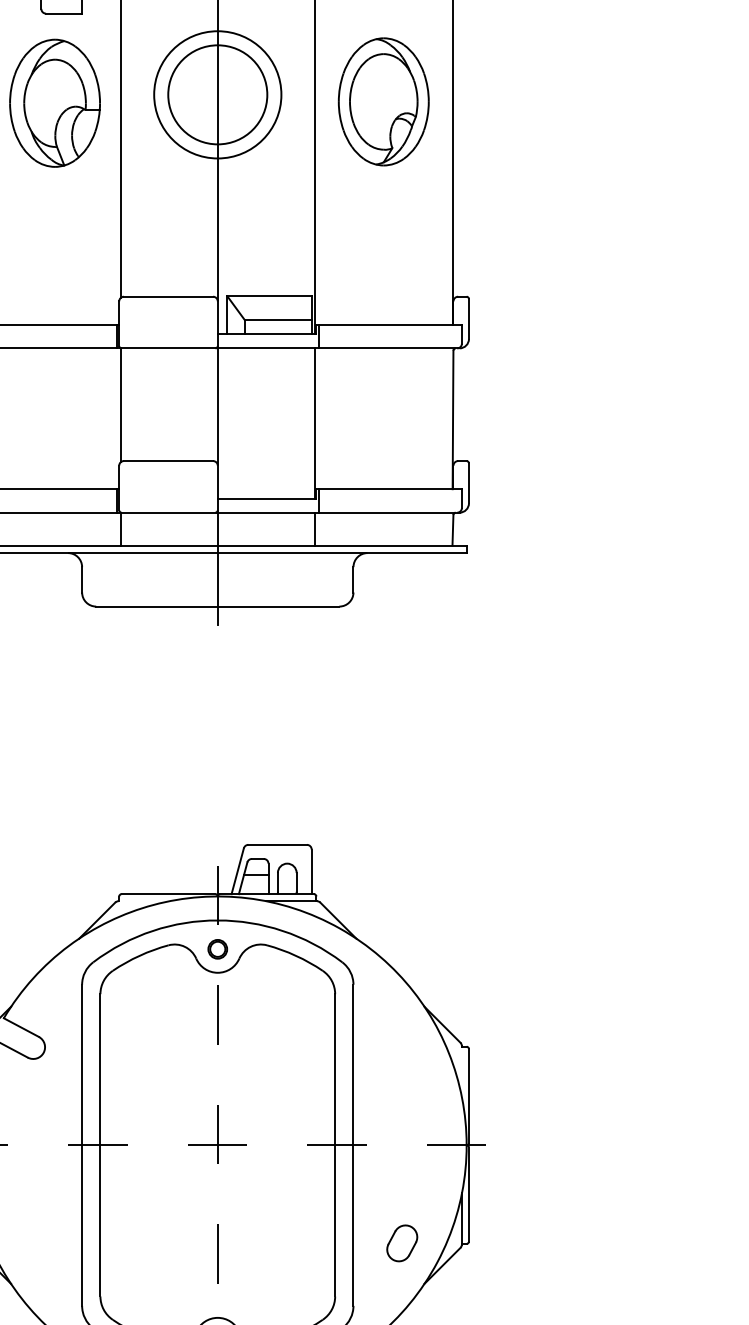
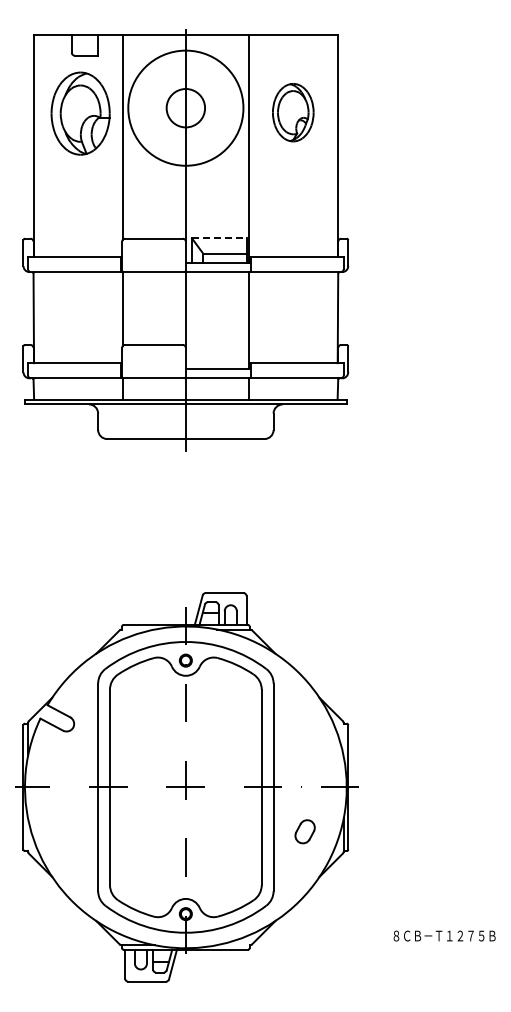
circle: (217, 95) -> (185, 108), size x0.6
circle: (217, 95) -> (185, 108), size x1.4
part: (384, 101) -> (293, 112), size x0.7
line: (269, 296) -> (219, 238), solid -> dashed
part: (401, 1242) -> (304, 831), moved

